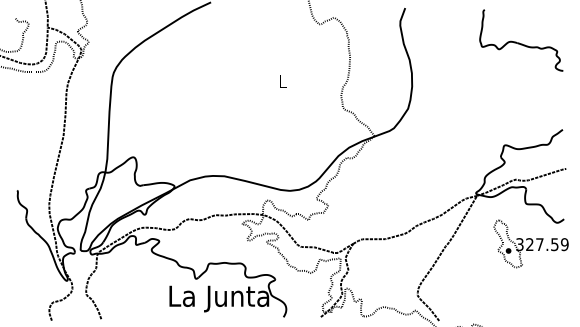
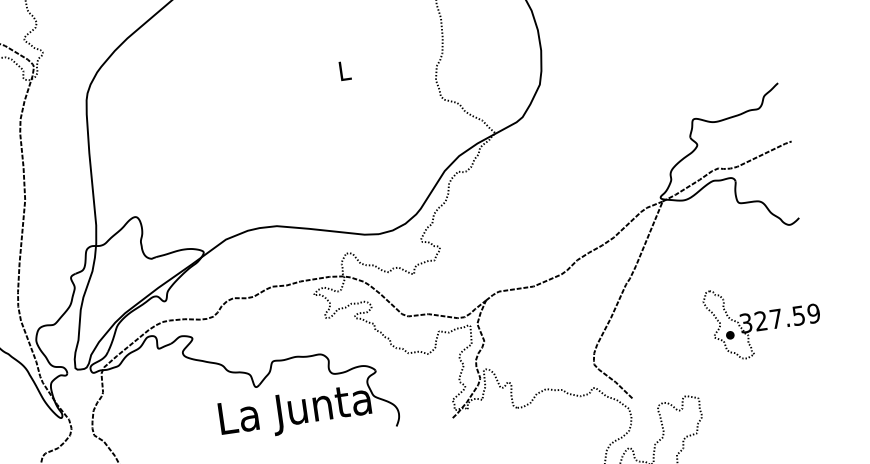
part: (530, 243) -> (761, 319), moved

